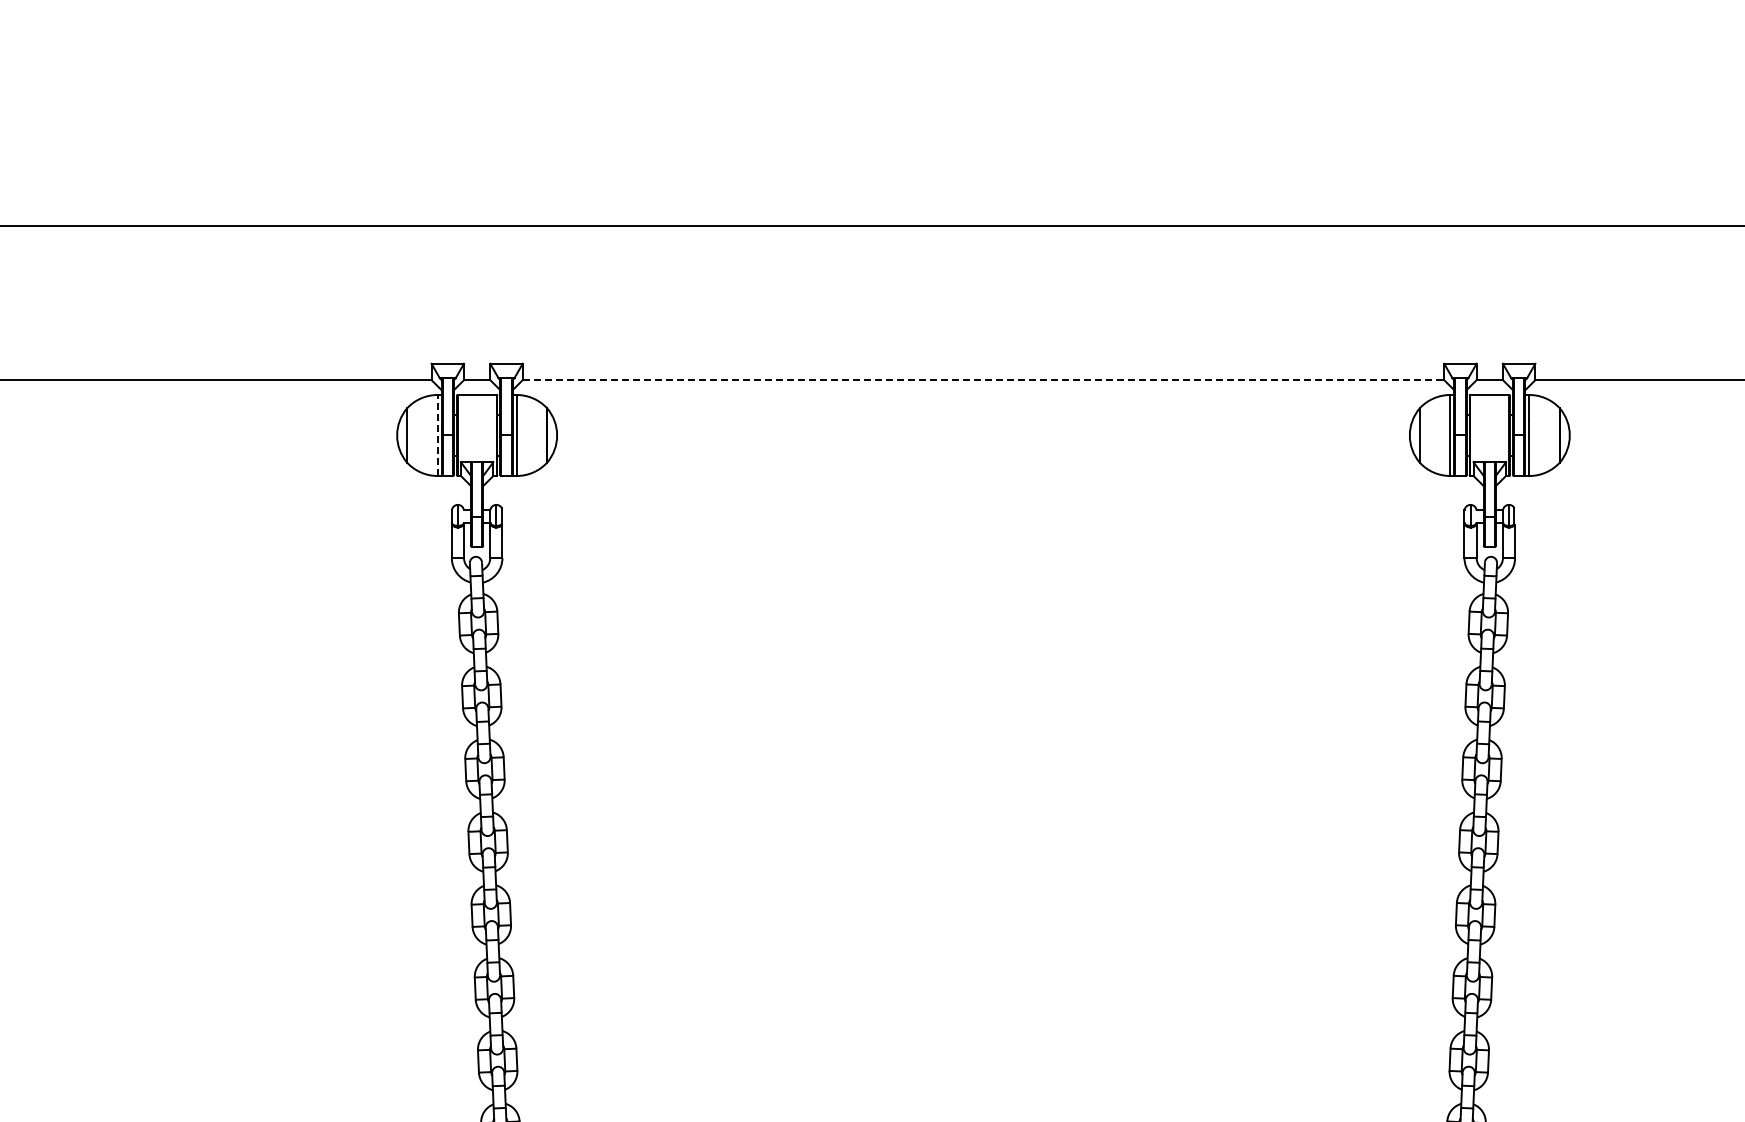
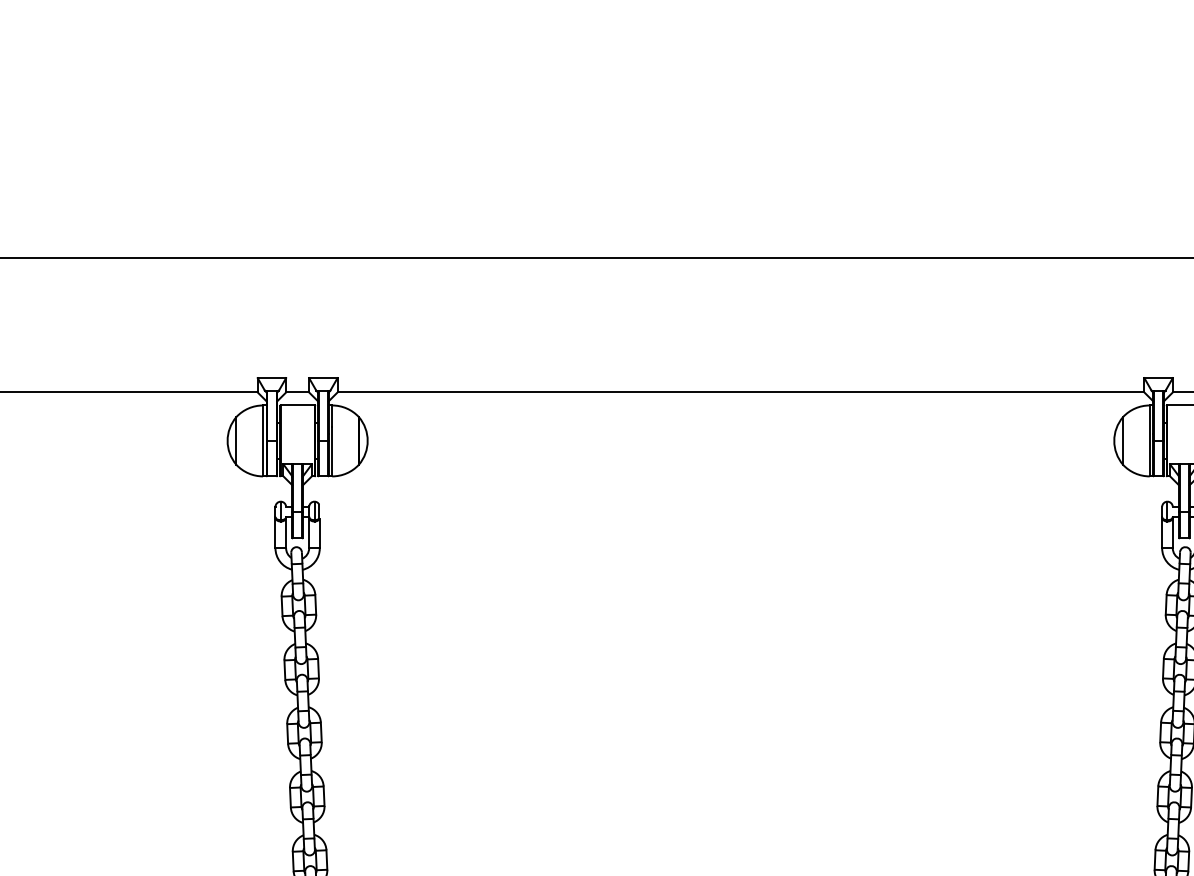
line: (983, 380) -> (741, 392), dashed -> solid
line: (437, 435) -> (262, 440), dashed -> solid

